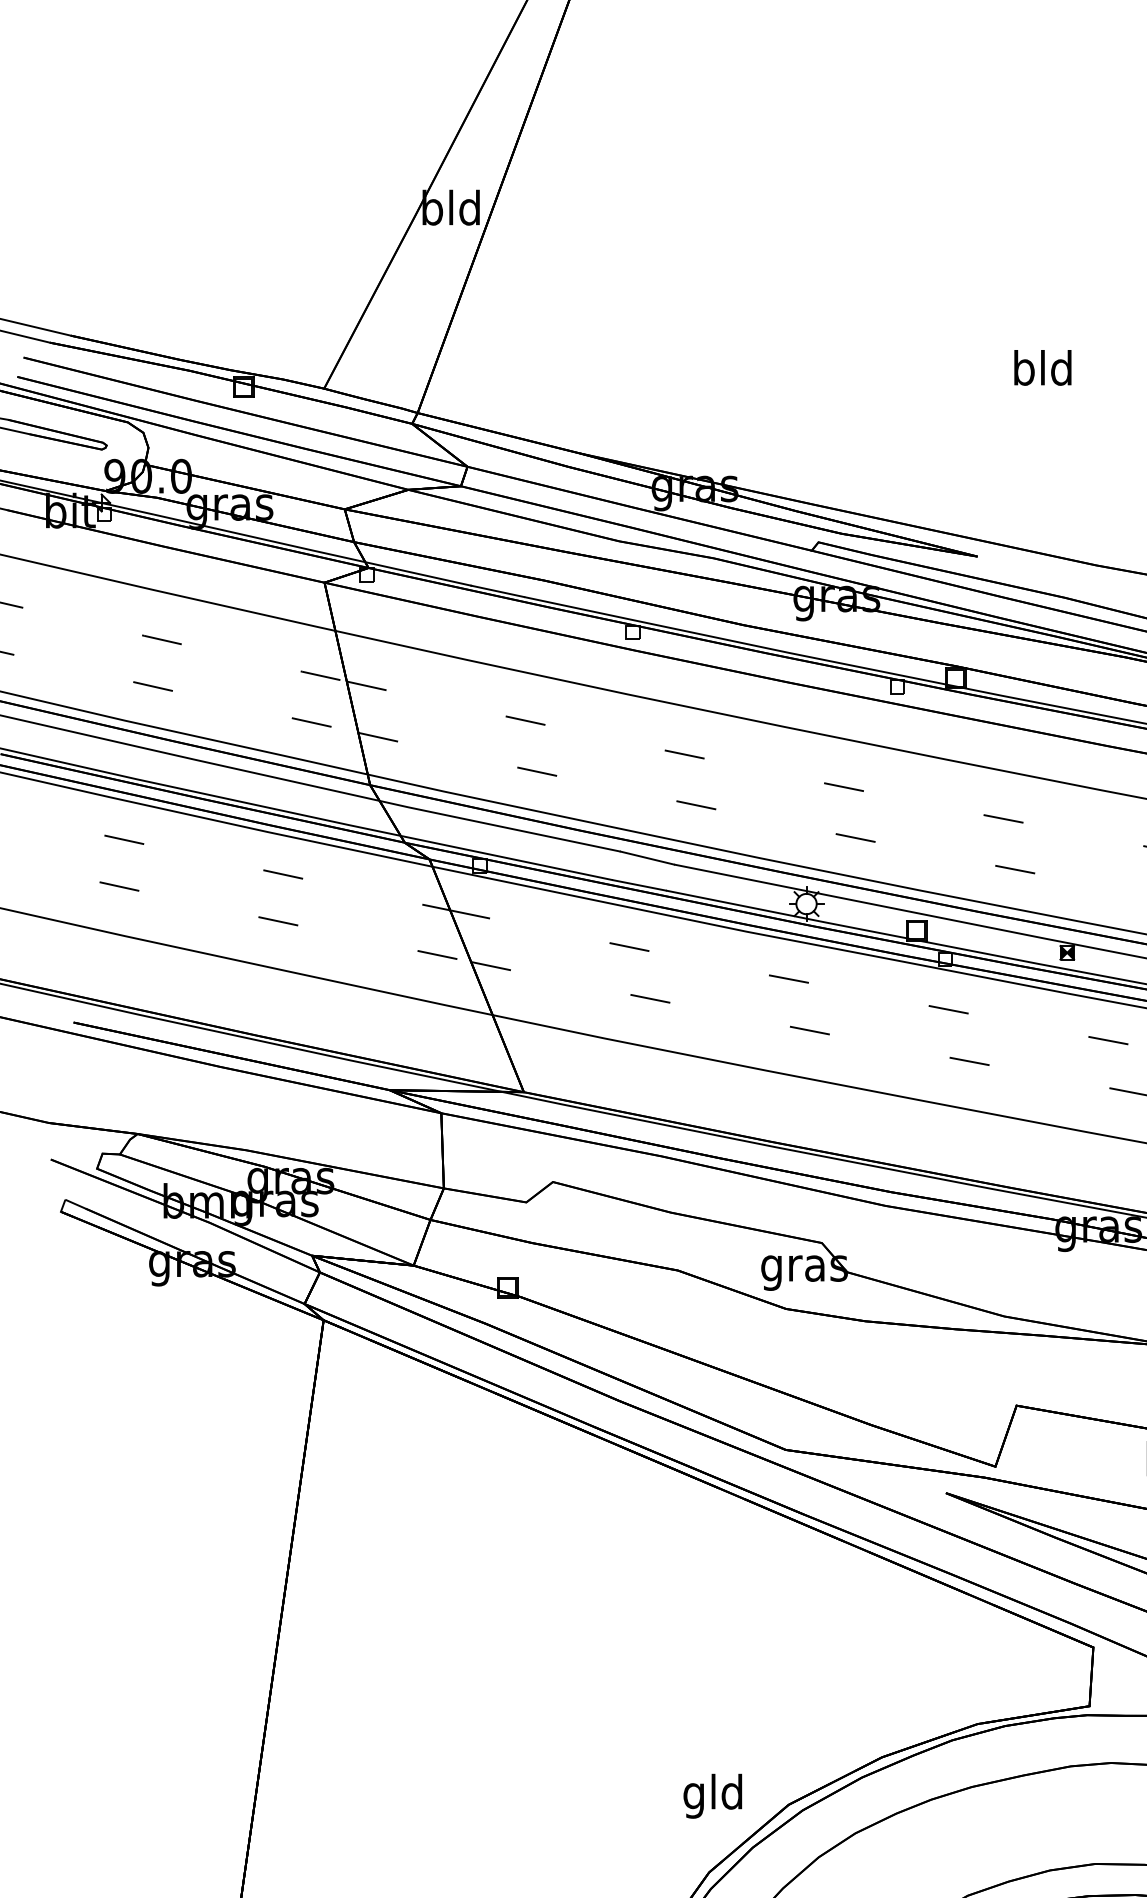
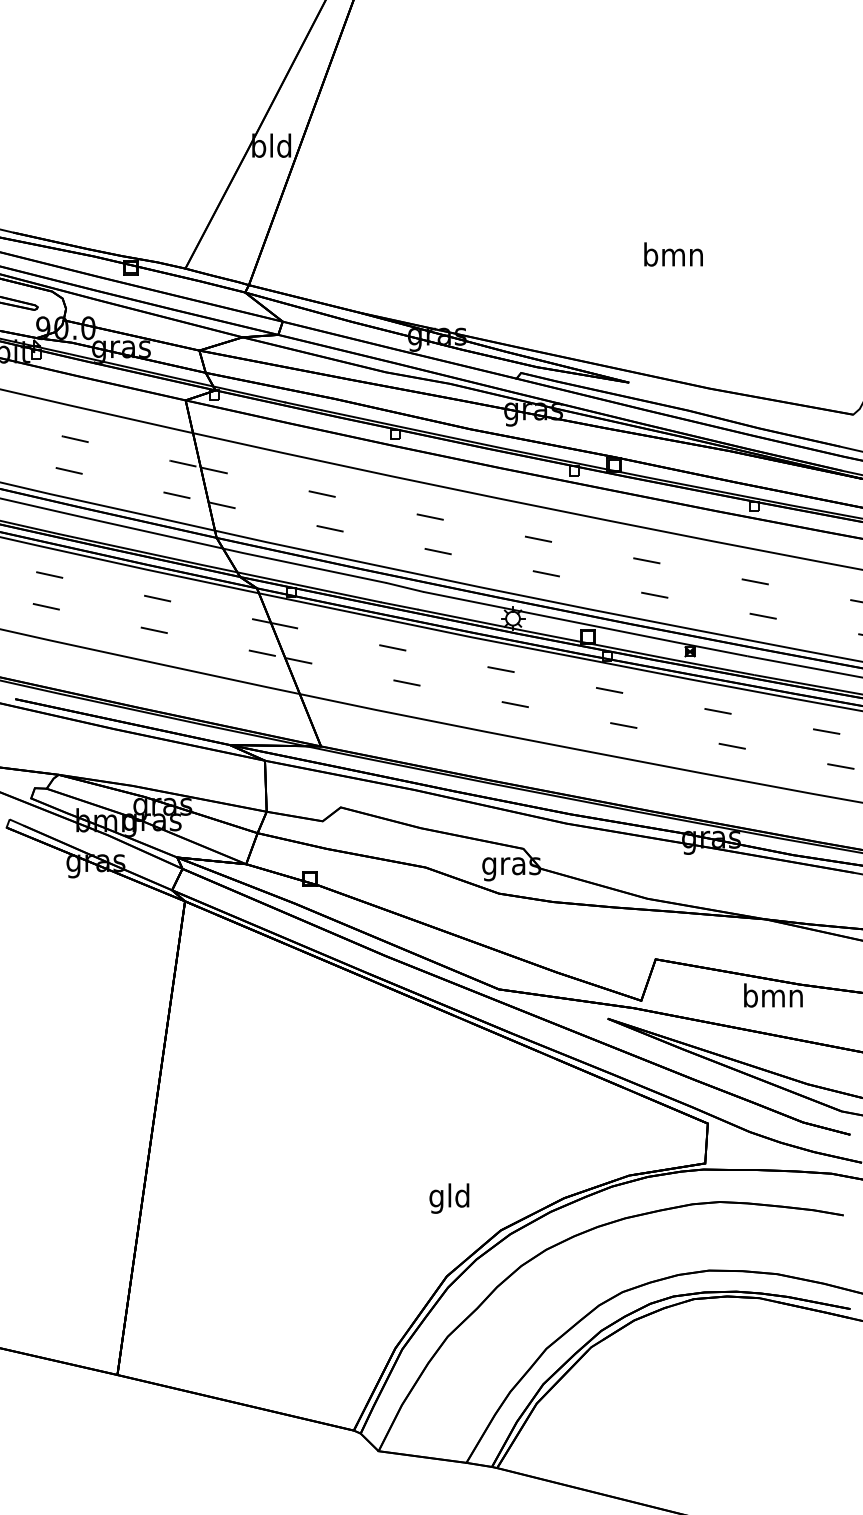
text: (1042, 367) -> (673, 254), bld -> bmn
text: (713, 1796) -> (449, 1198), moved

